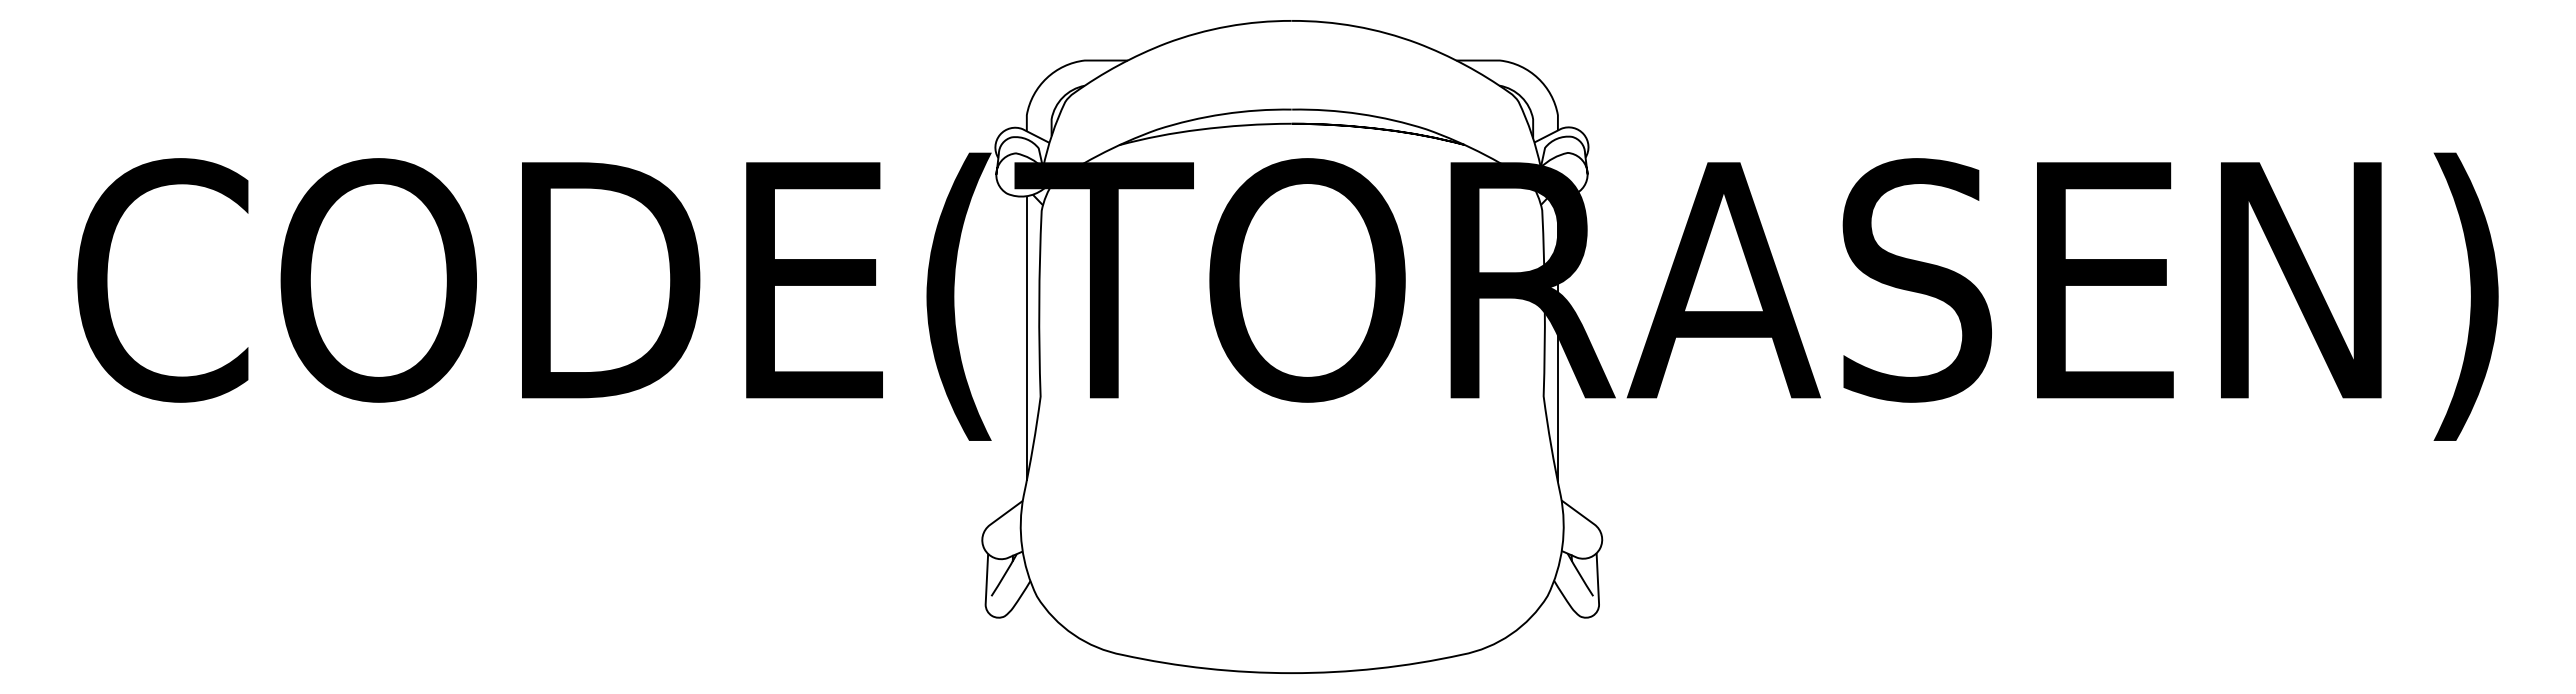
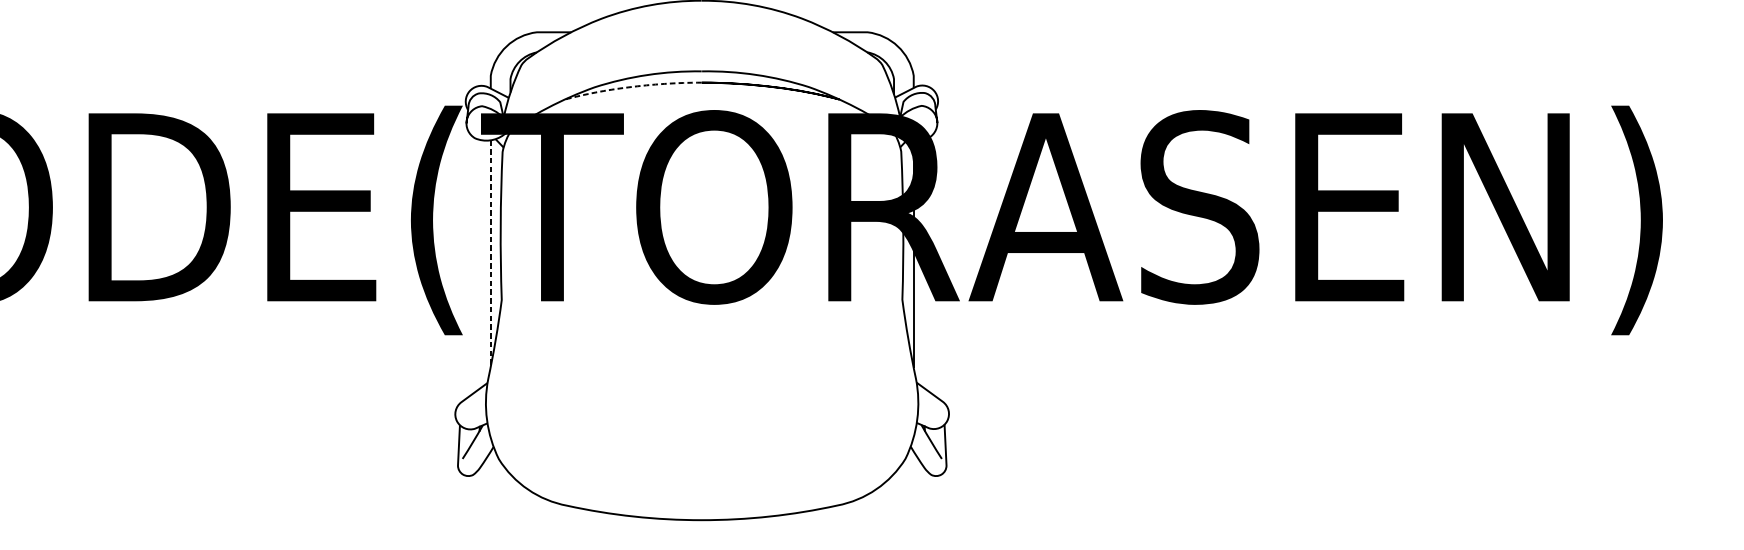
line: (1203, 129) -> (631, 87), solid -> dashed
line: (1026, 338) -> (490, 253), solid -> dashed

